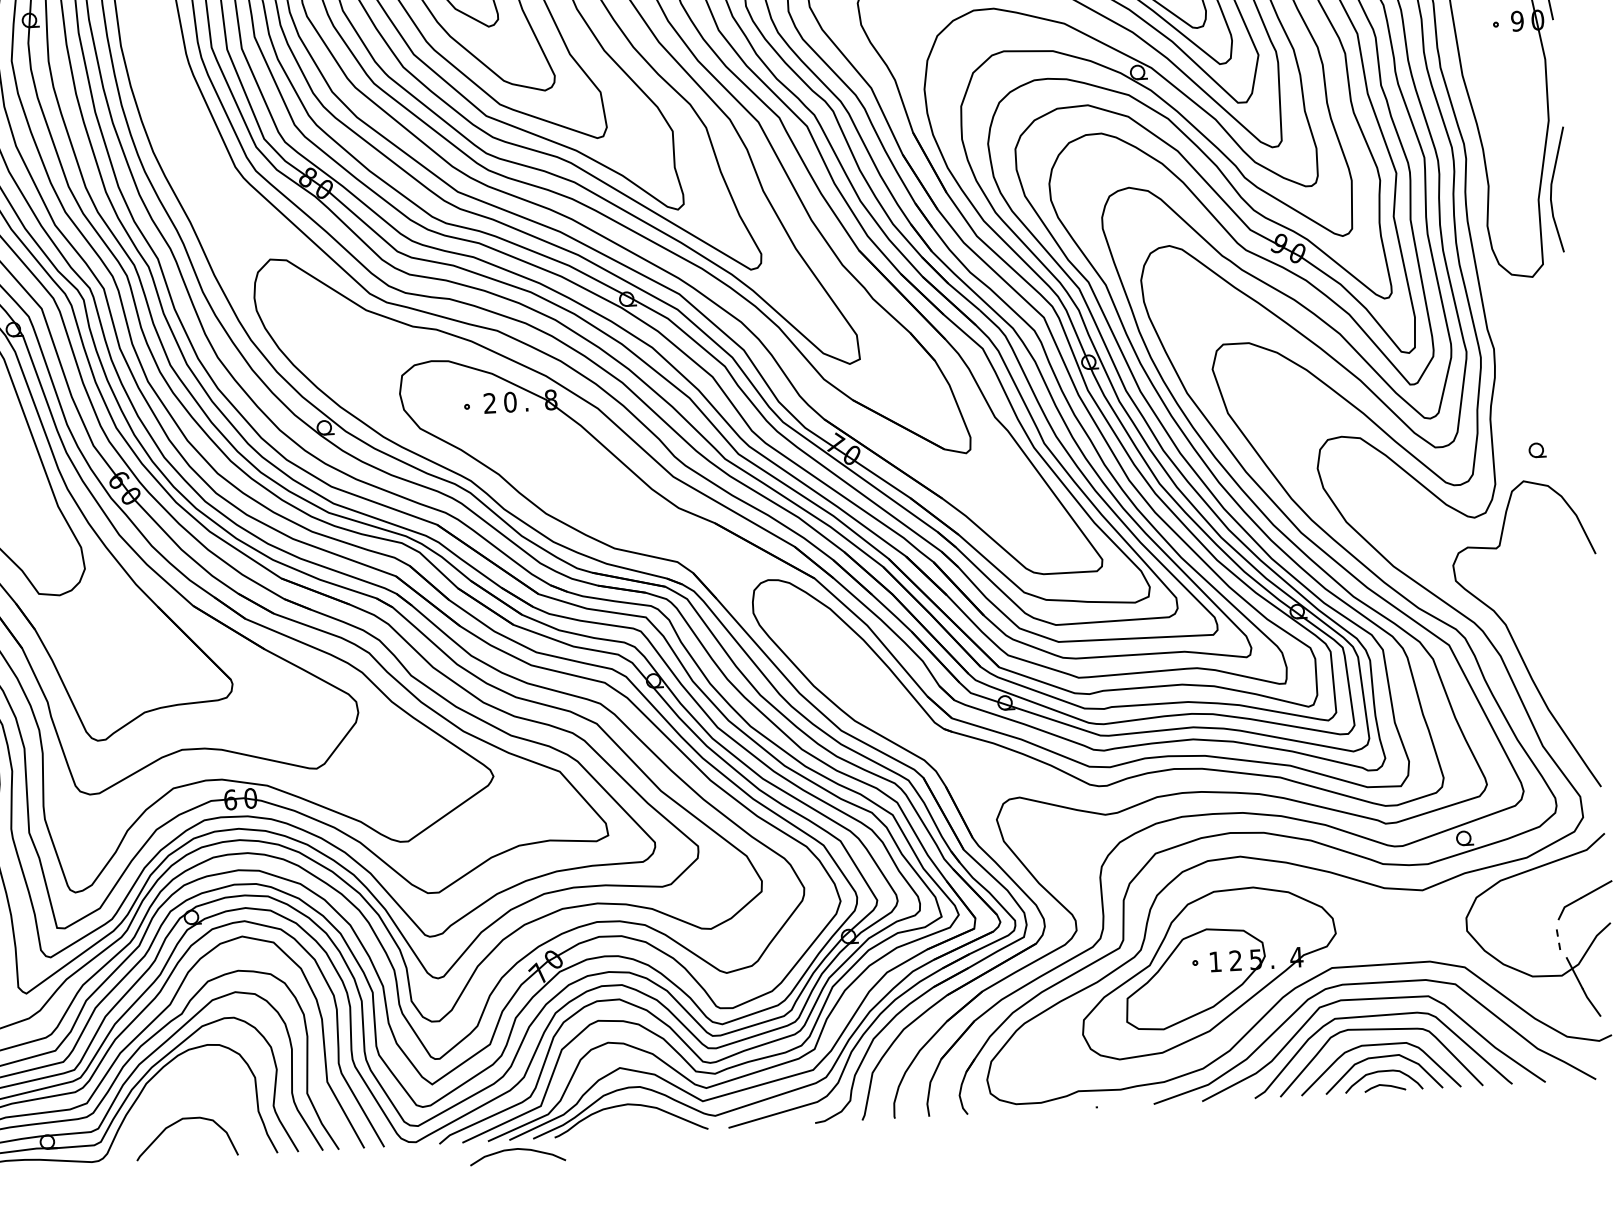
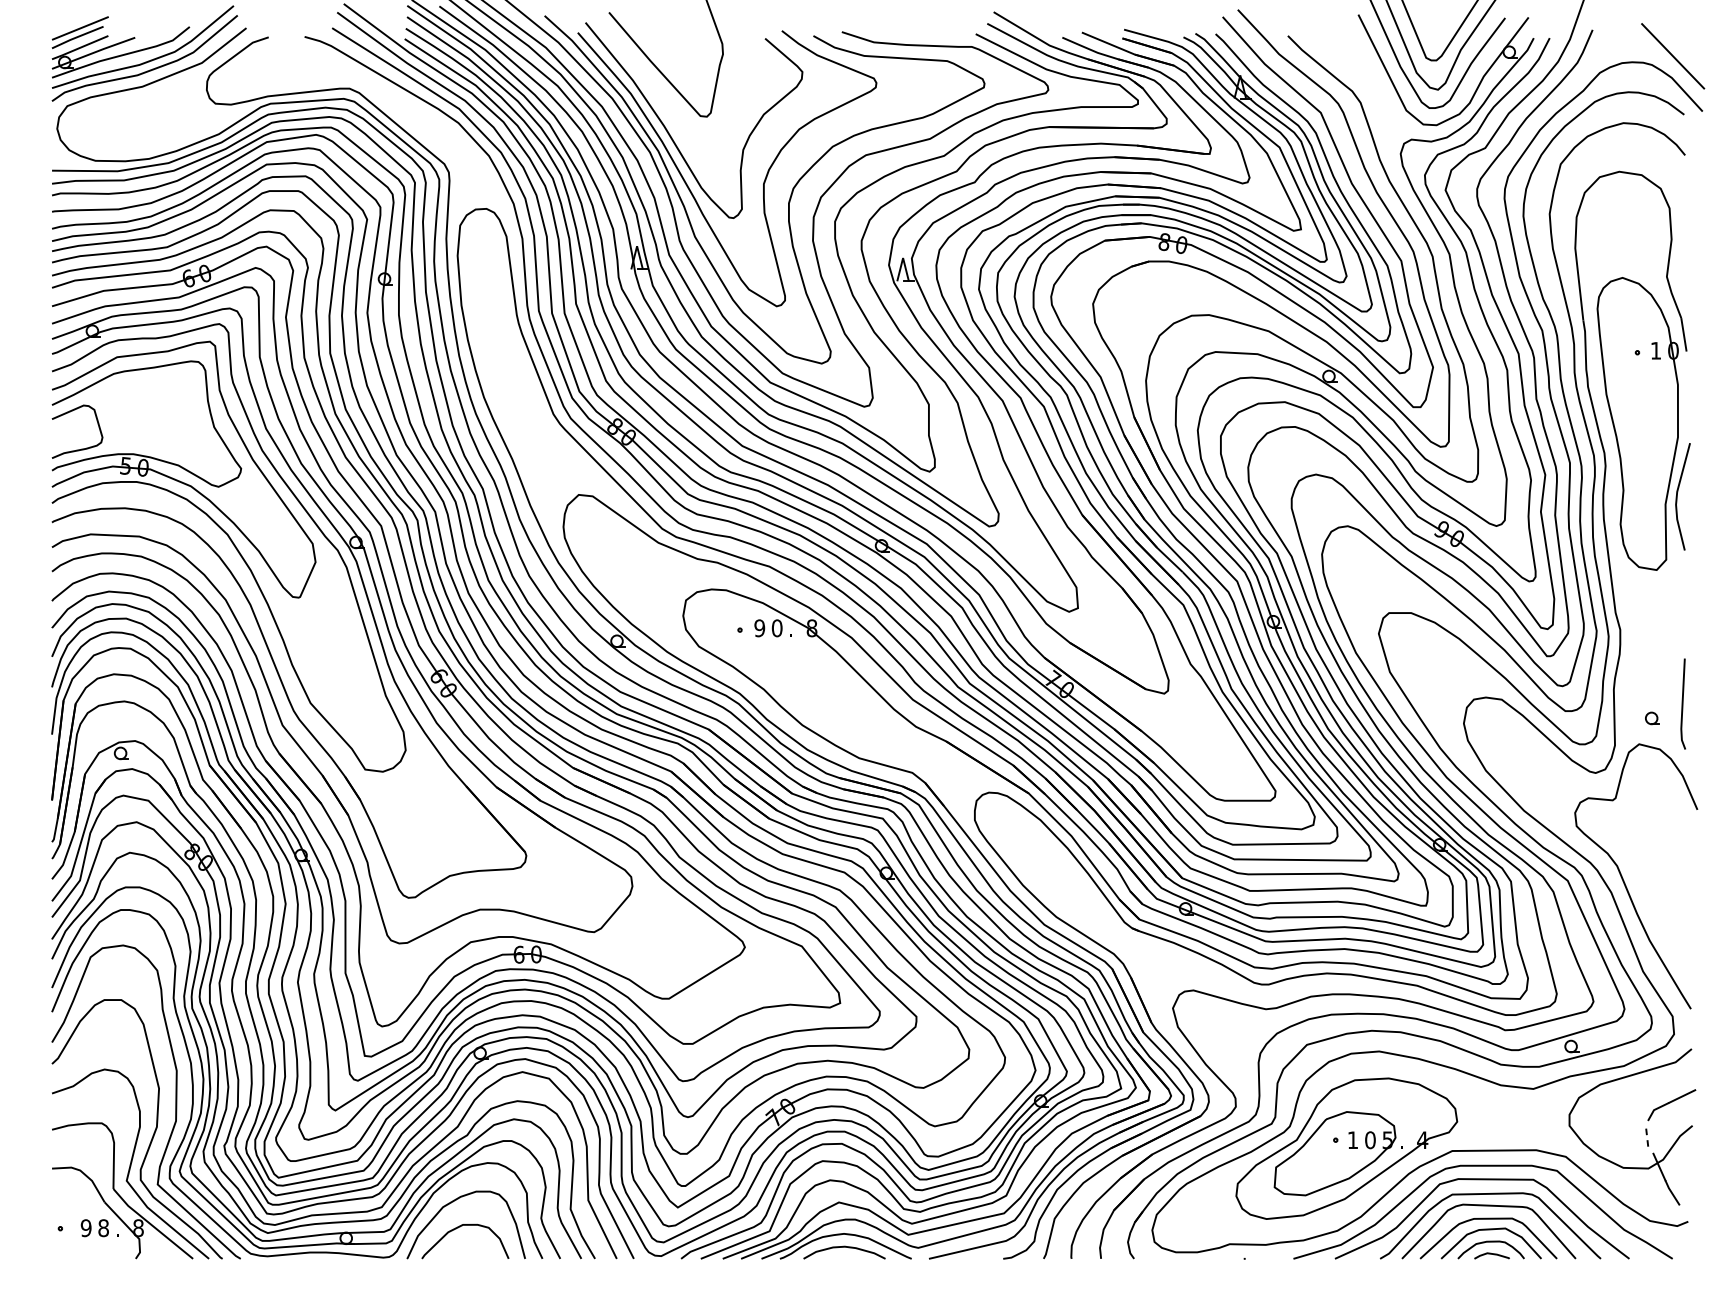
text: (1516, 20) -> (1655, 350), 9 -> 1
text: (489, 403) -> (759, 628), 2 -> 9
line: (1571, 430) -> (1682, 703), added
text: (1235, 961) -> (1370, 1140), 2 -> 0
curve: (170, 1093) -> (453, 1202), added
curve: (517, 1149) -> (844, 1247), moved

